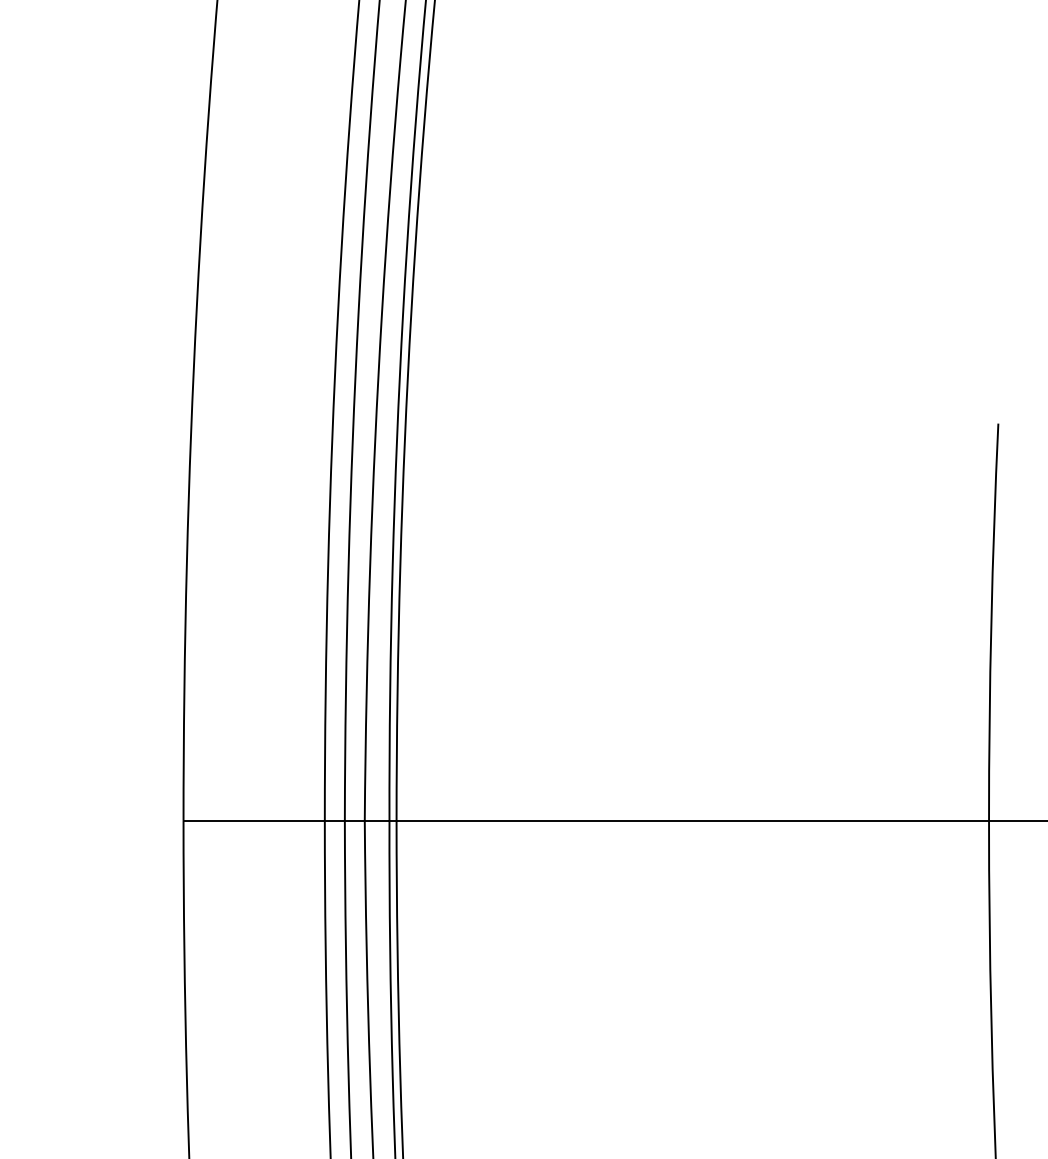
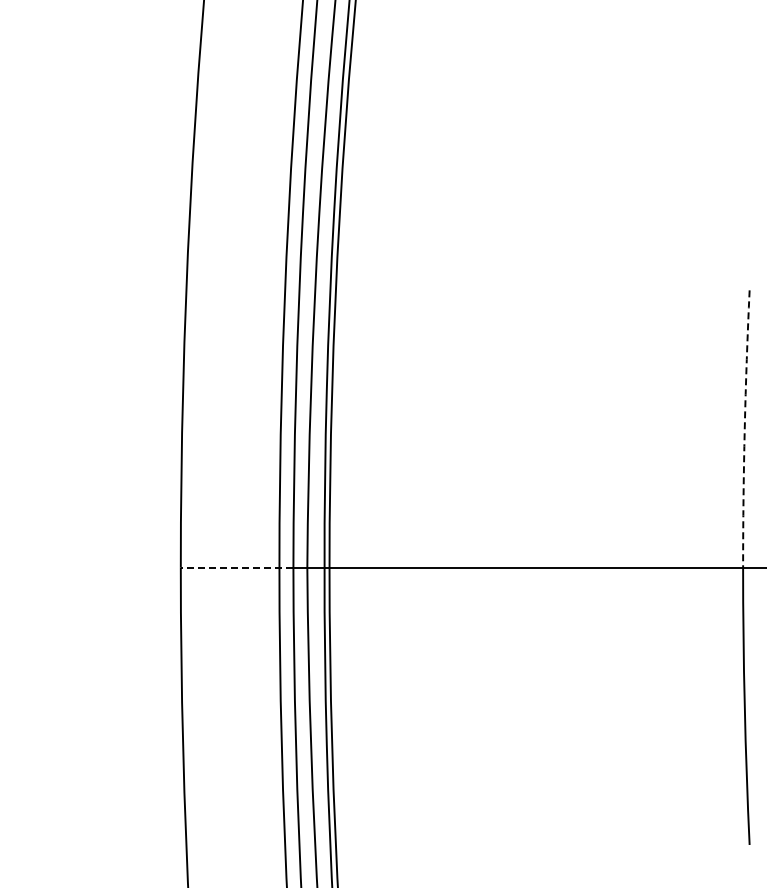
arc: (991, 621) -> (744, 428), solid -> dashed
line: (263, 820) -> (236, 567), solid -> dashed

